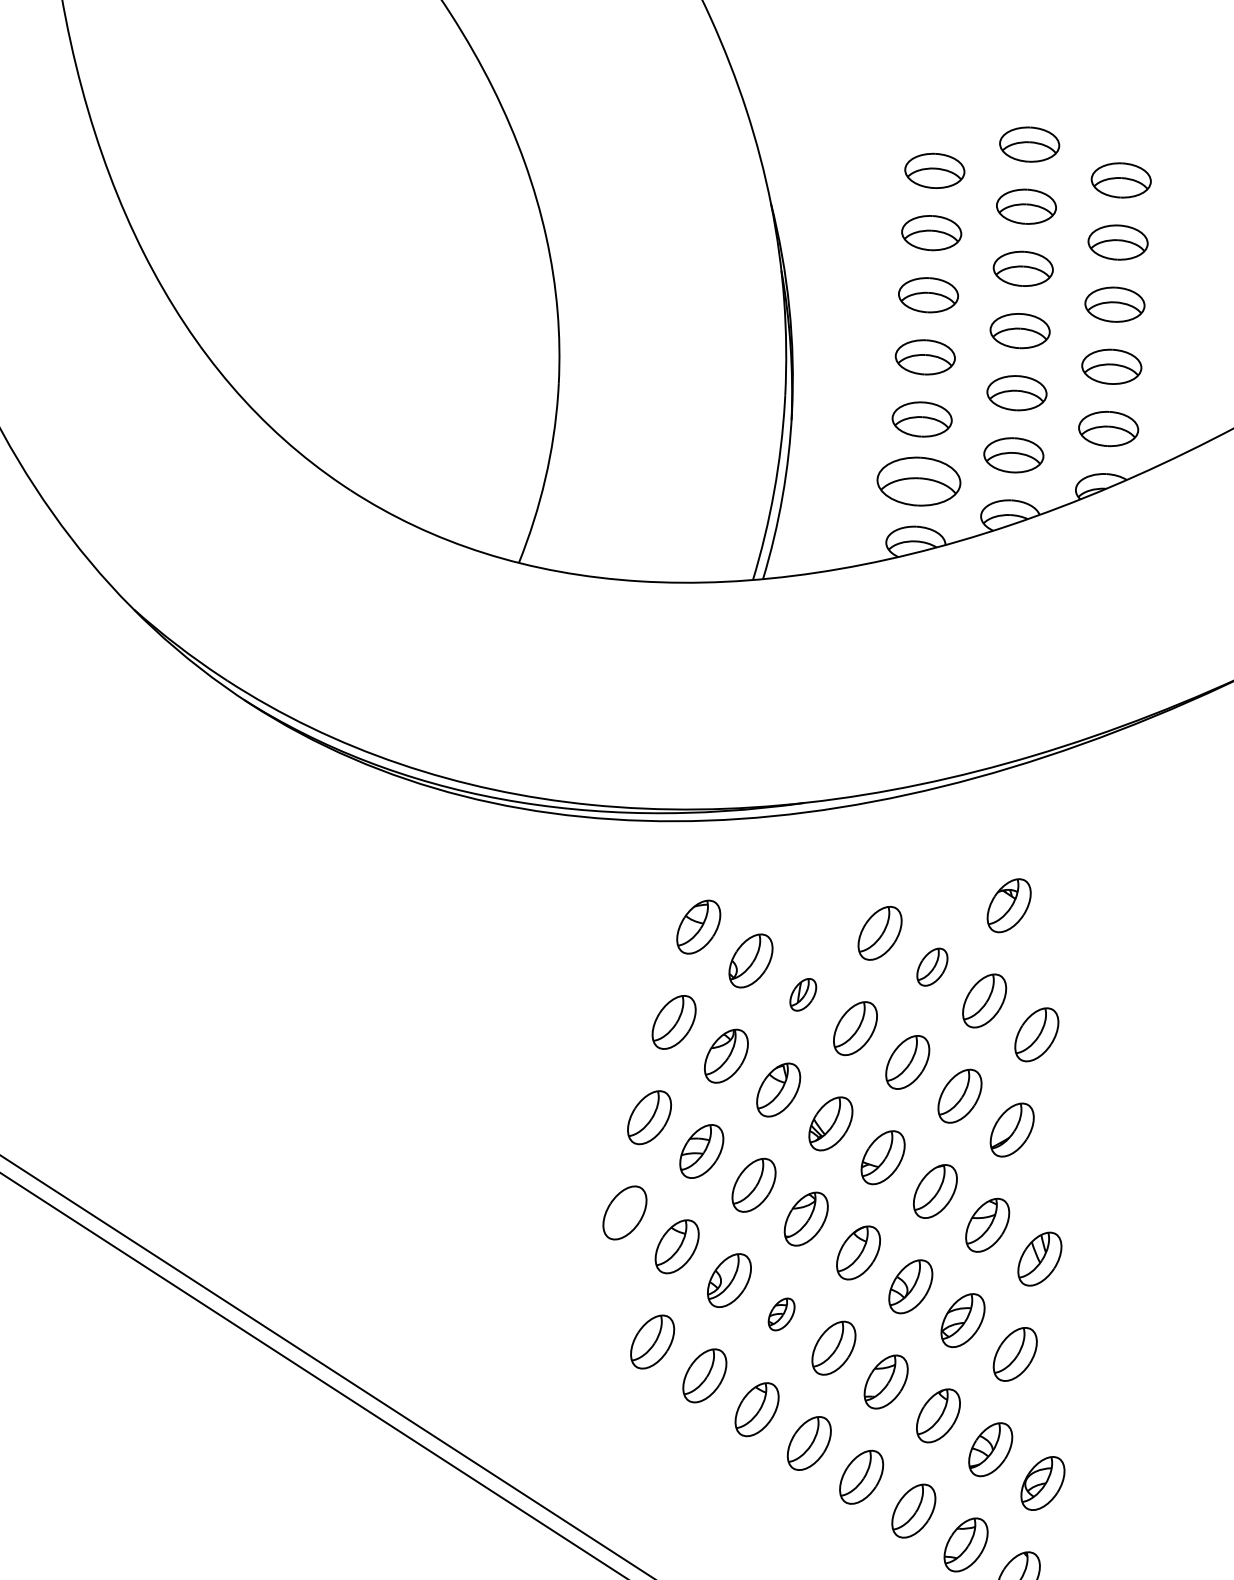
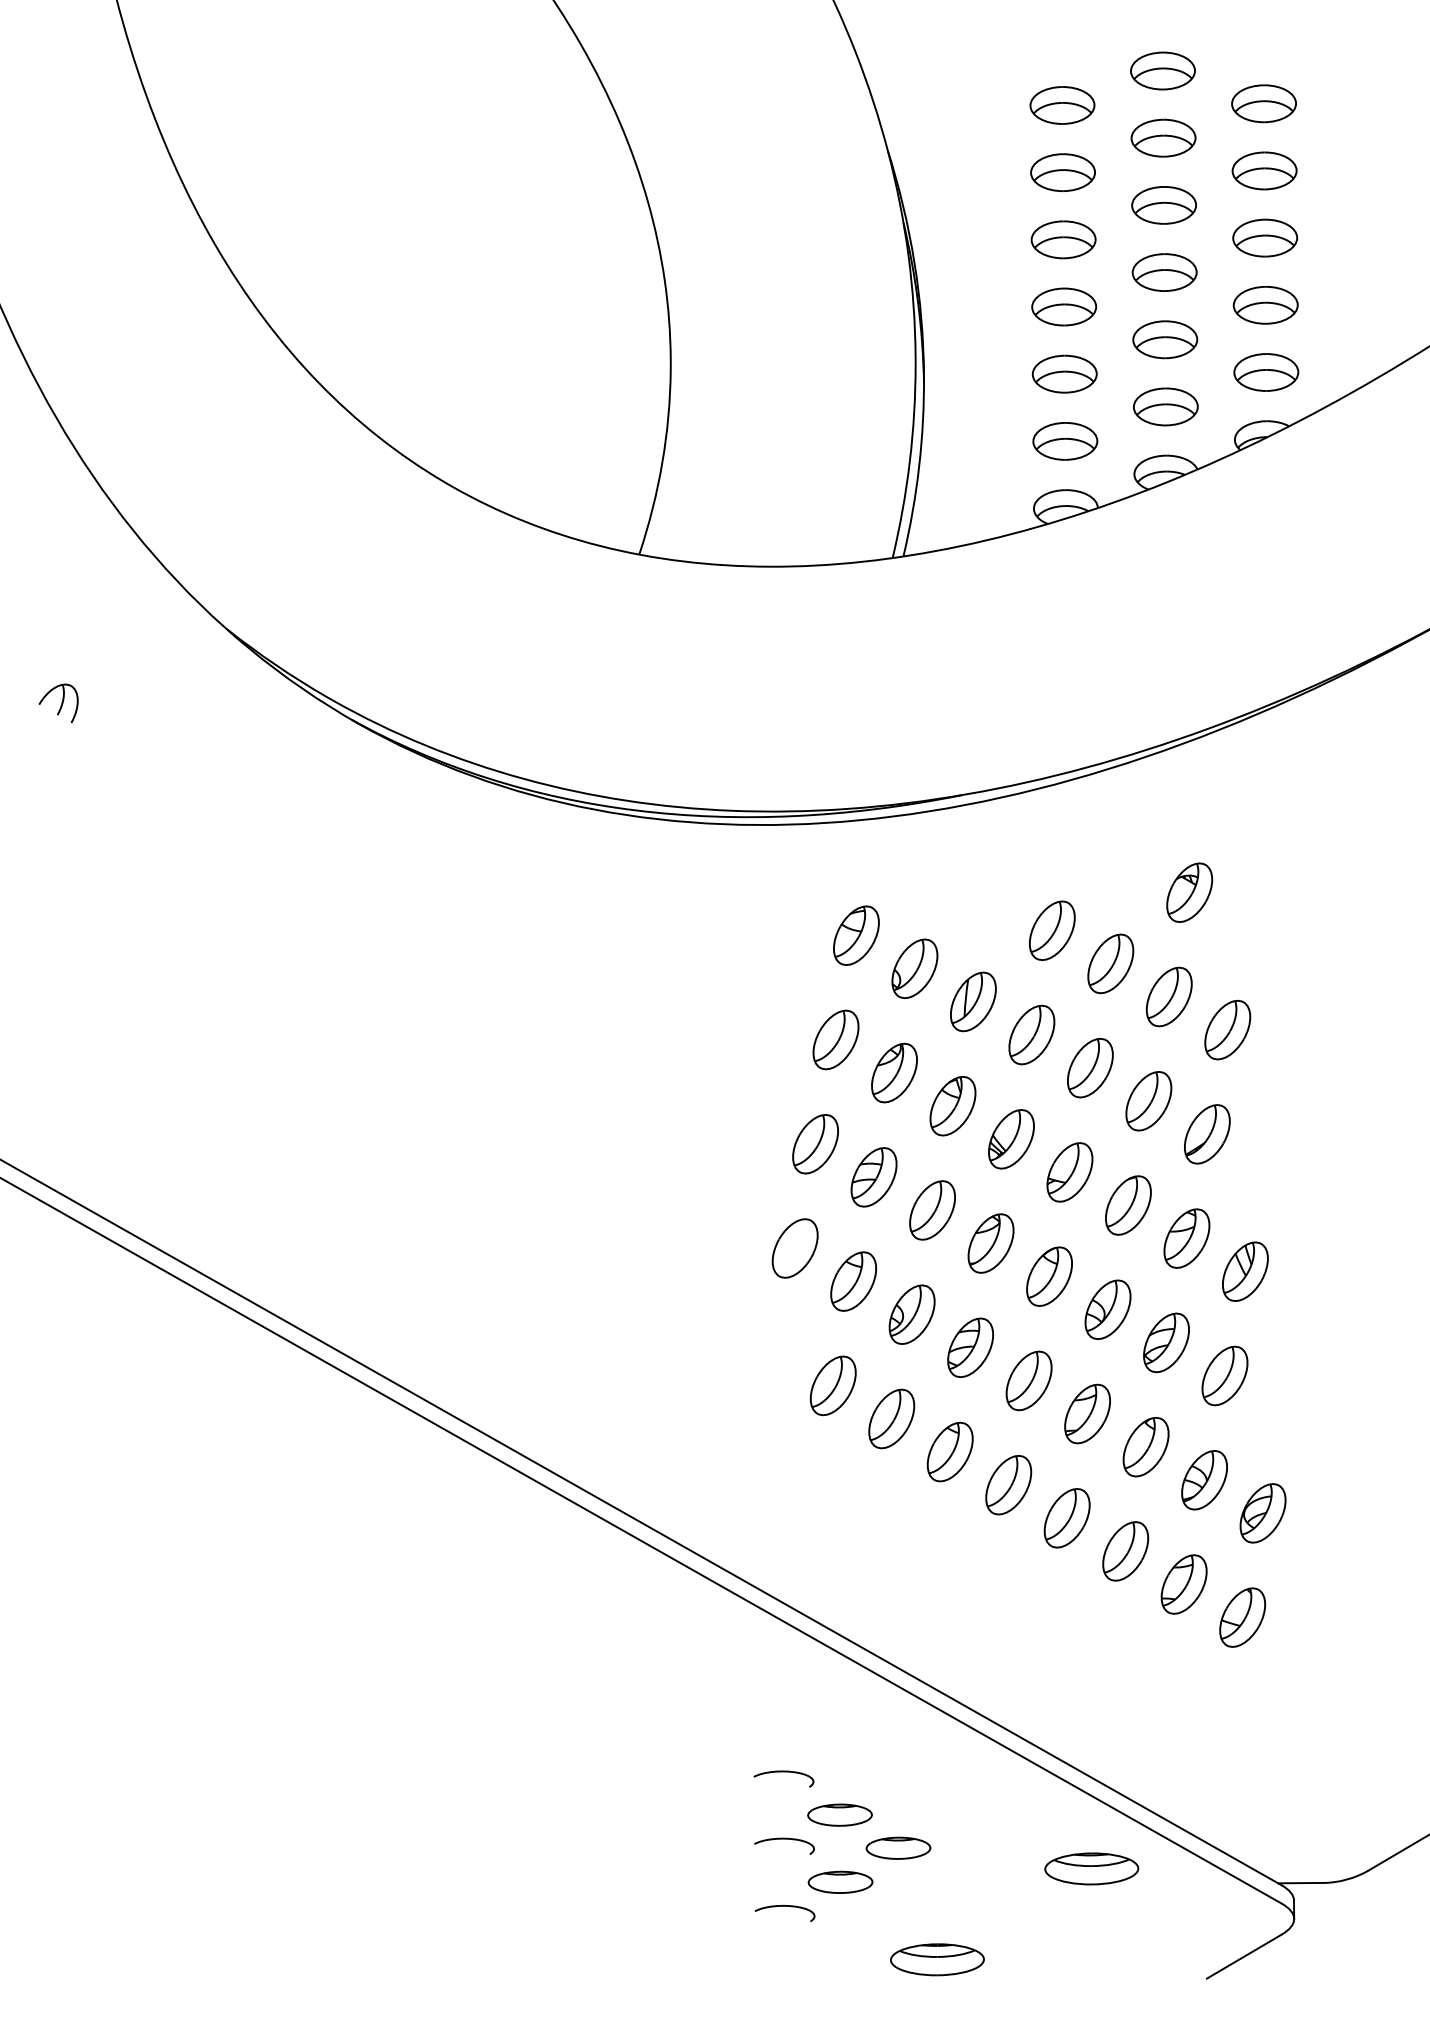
part: (919, 481) -> (1065, 441), size x0.71
part: (932, 966) -> (1110, 963), size x1.43
part: (803, 994) -> (973, 1001), size x1.67
part: (781, 1314) -> (970, 1347), size x1.67

